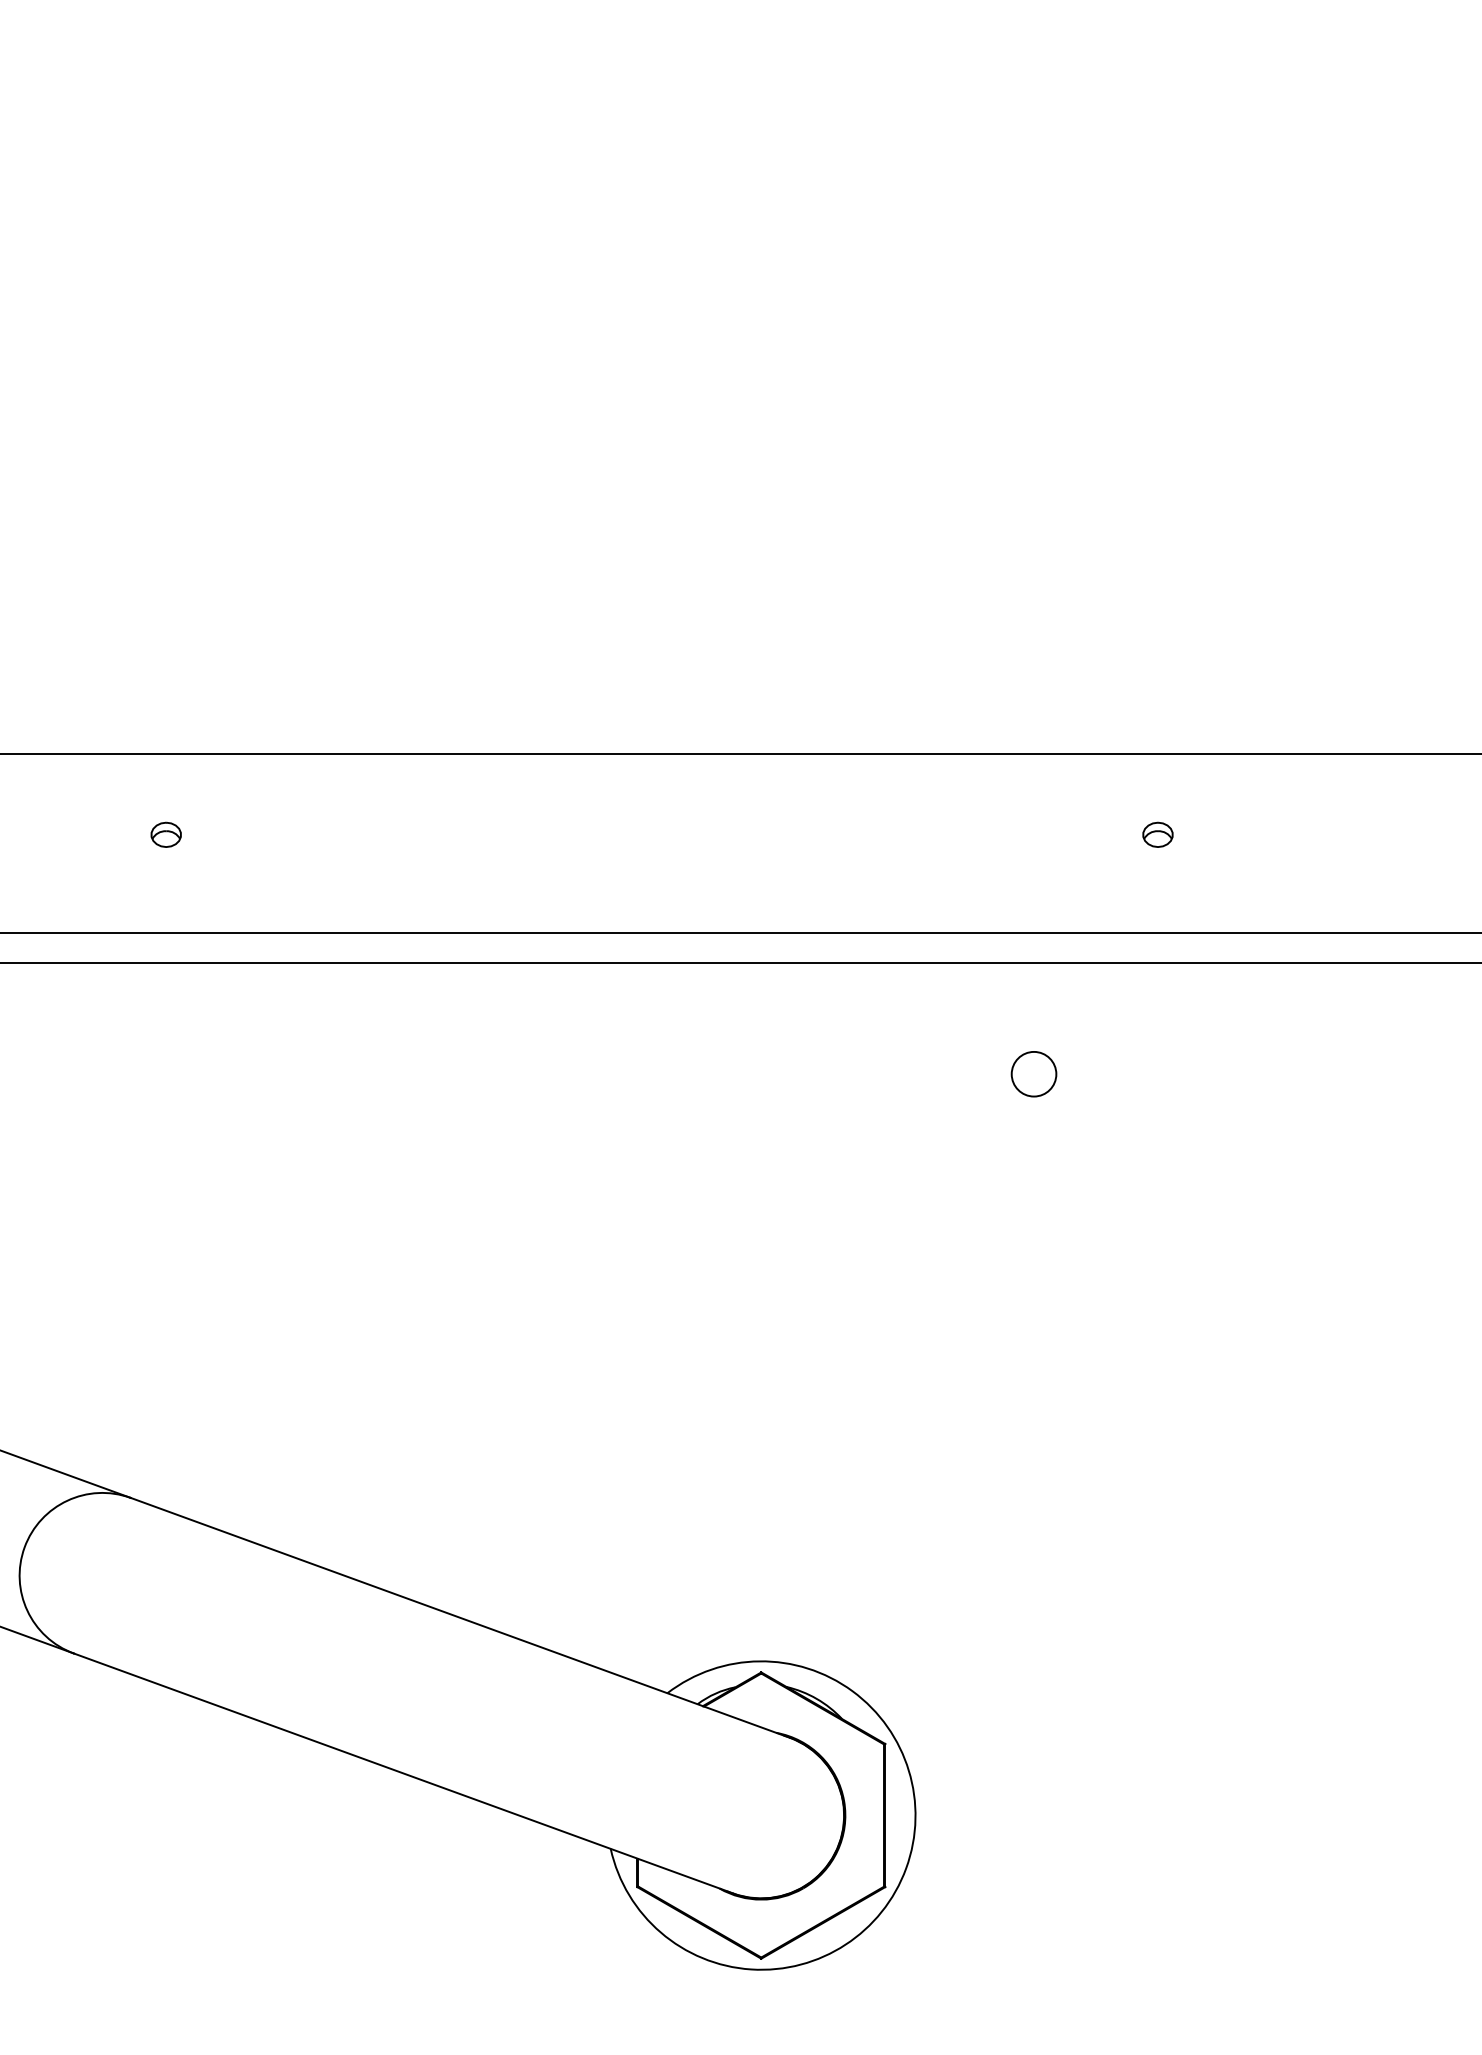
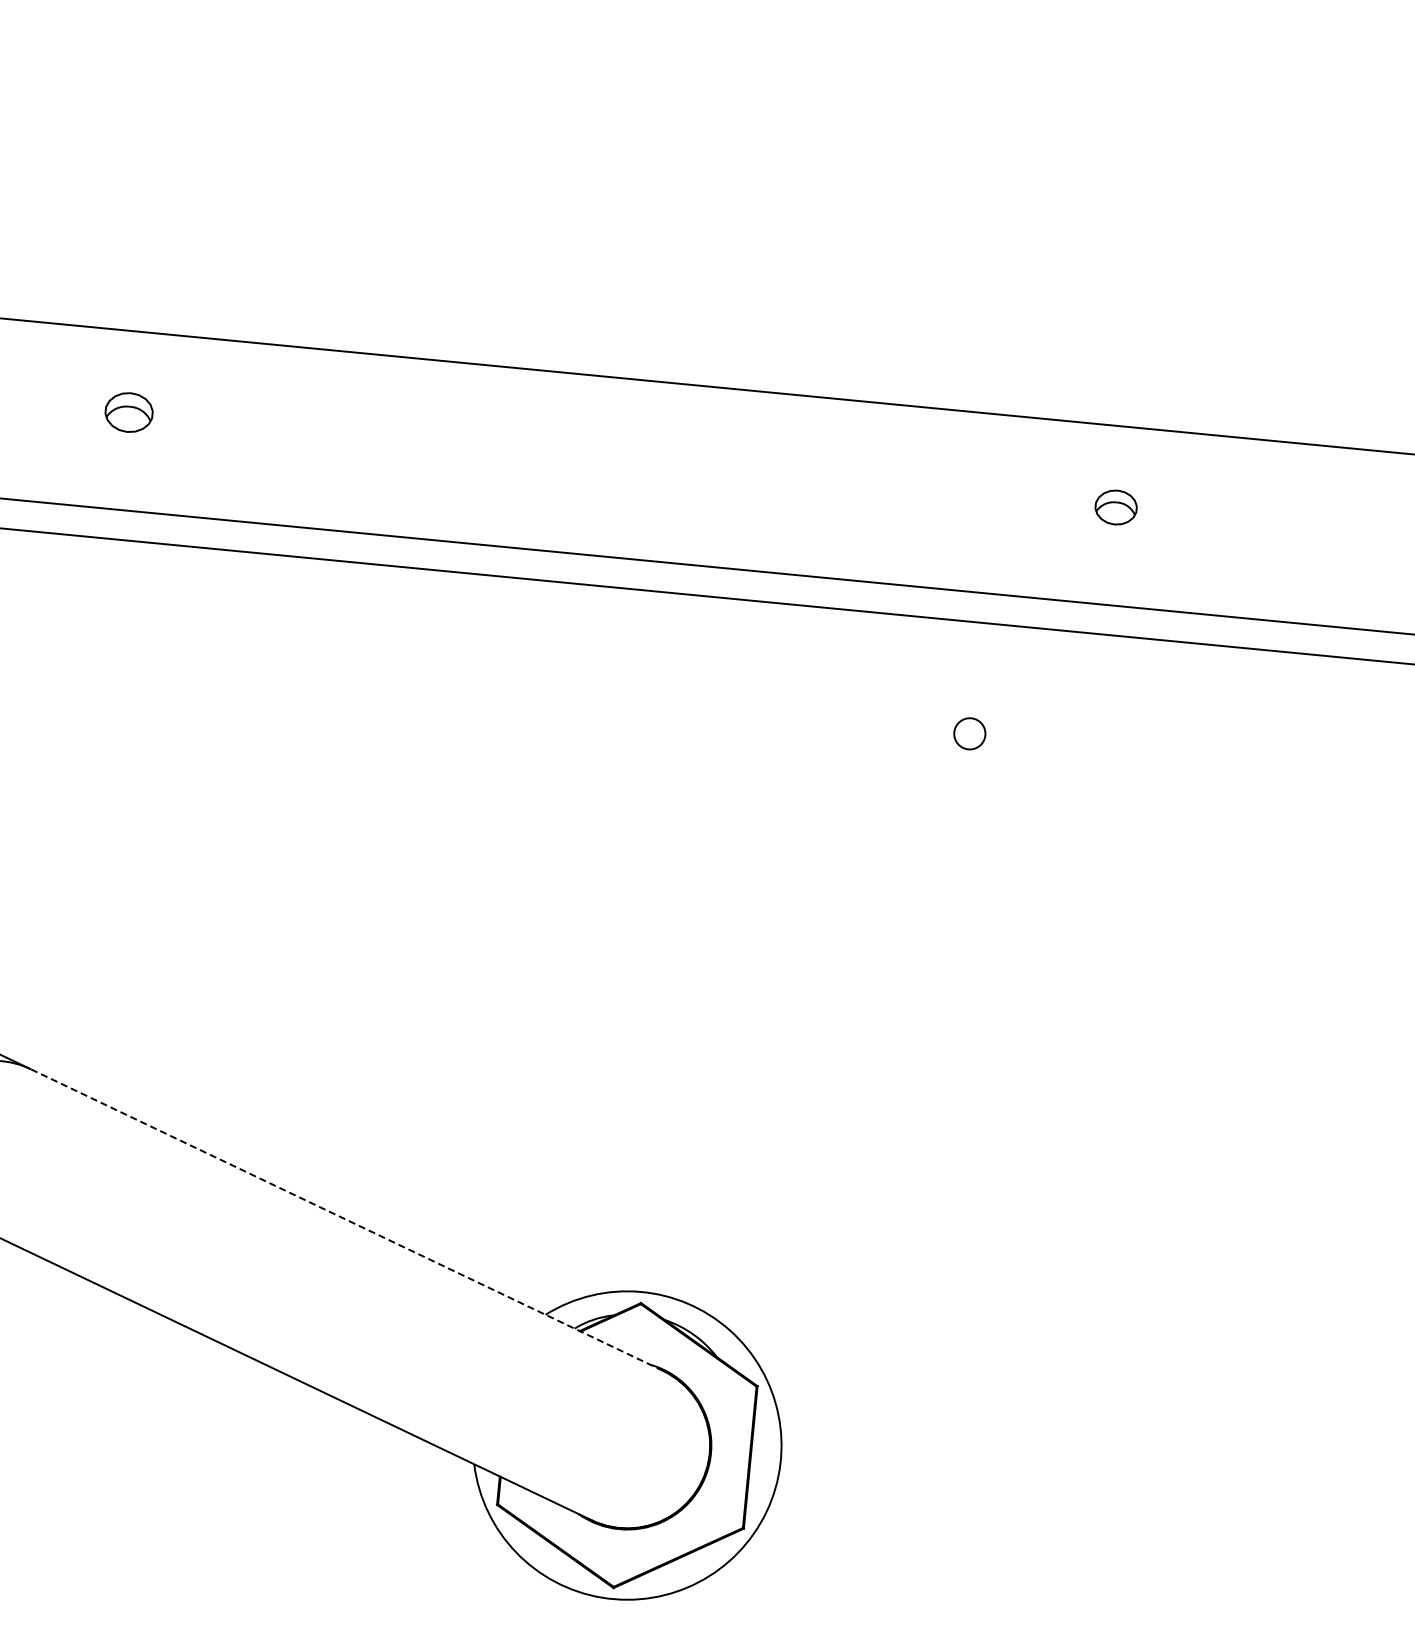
part: (165, 834) -> (128, 411), size x1.6
part: (1157, 834) -> (1115, 506), size x1.4
circle: (1033, 1074) -> (969, 733), size x0.7
line: (460, 1617) -> (346, 1219), solid -> dashed

